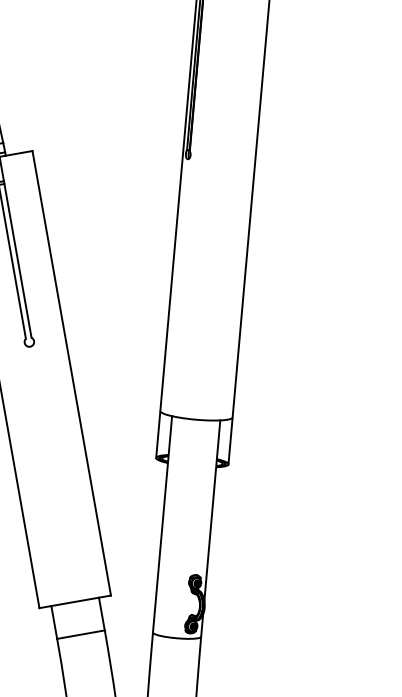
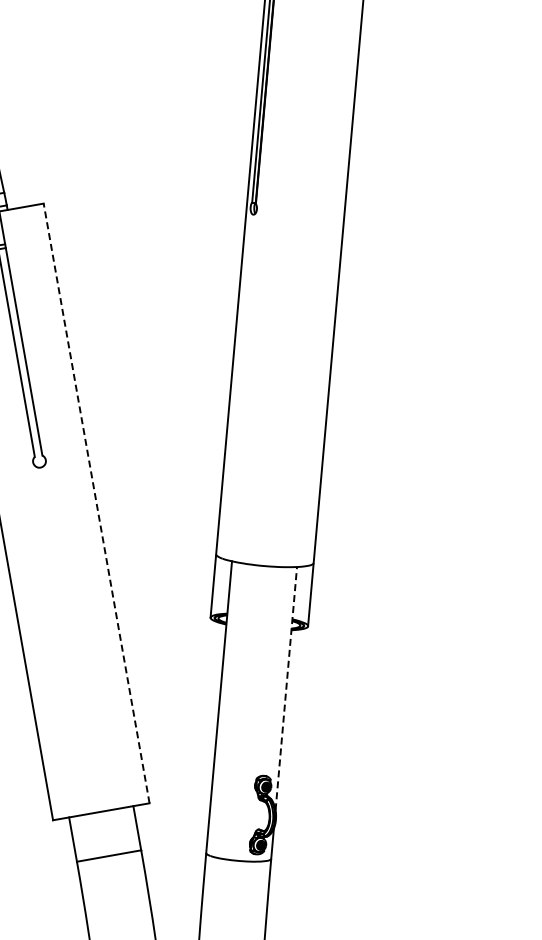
line: (71, 372) -> (96, 502), solid -> dashed
line: (212, 510) -> (286, 688), solid -> dashed

